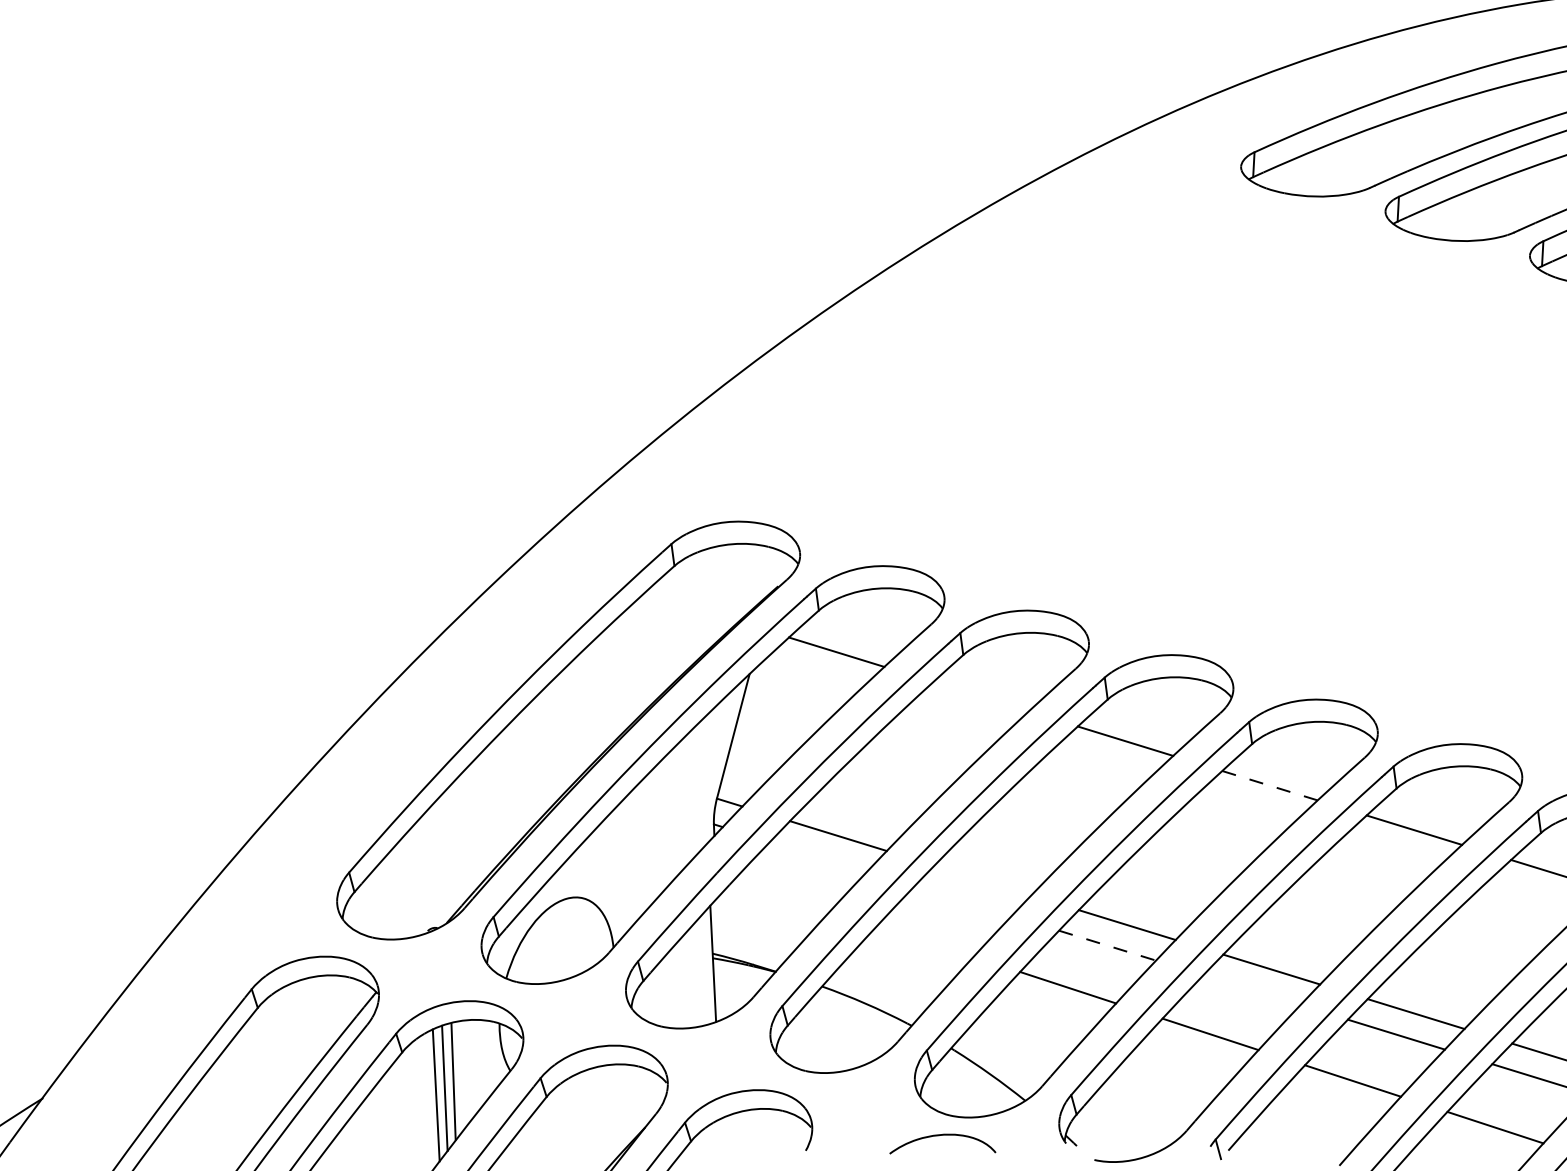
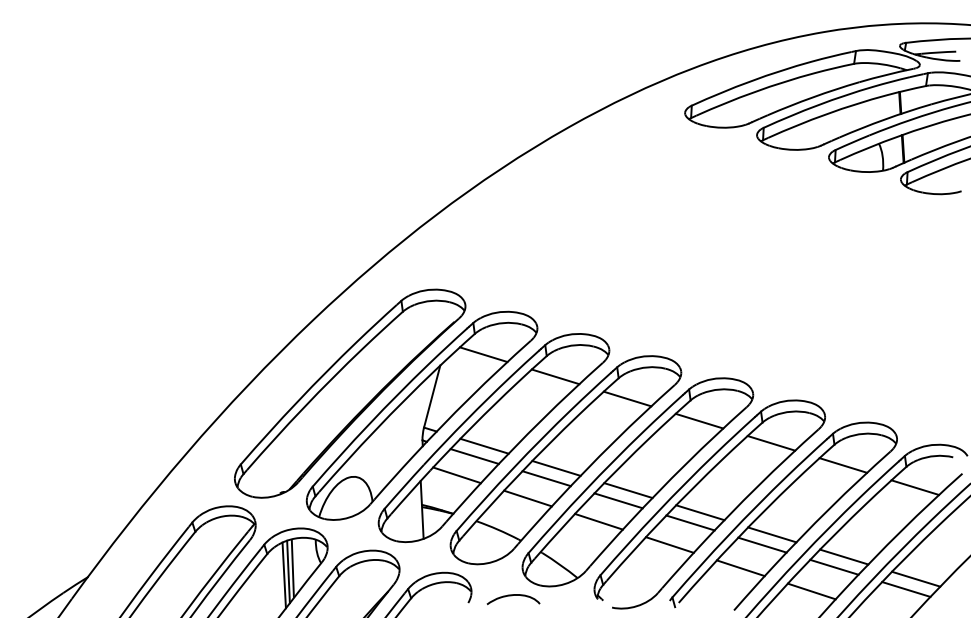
line: (980, 696) -> (555, 376), added
line: (1270, 786) -> (699, 421), dashed -> solid
line: (818, 856) -> (474, 456), added
line: (982, 880) -> (556, 468), added
line: (784, 894) -> (457, 475), added
line: (962, 900) -> (546, 478), added
line: (924, 940) -> (527, 498), added
line: (1109, 944) -> (619, 500), dashed -> solid
line: (1251, 989) -> (690, 522), added
curve: (940, 1137) -> (512, 596), moved

